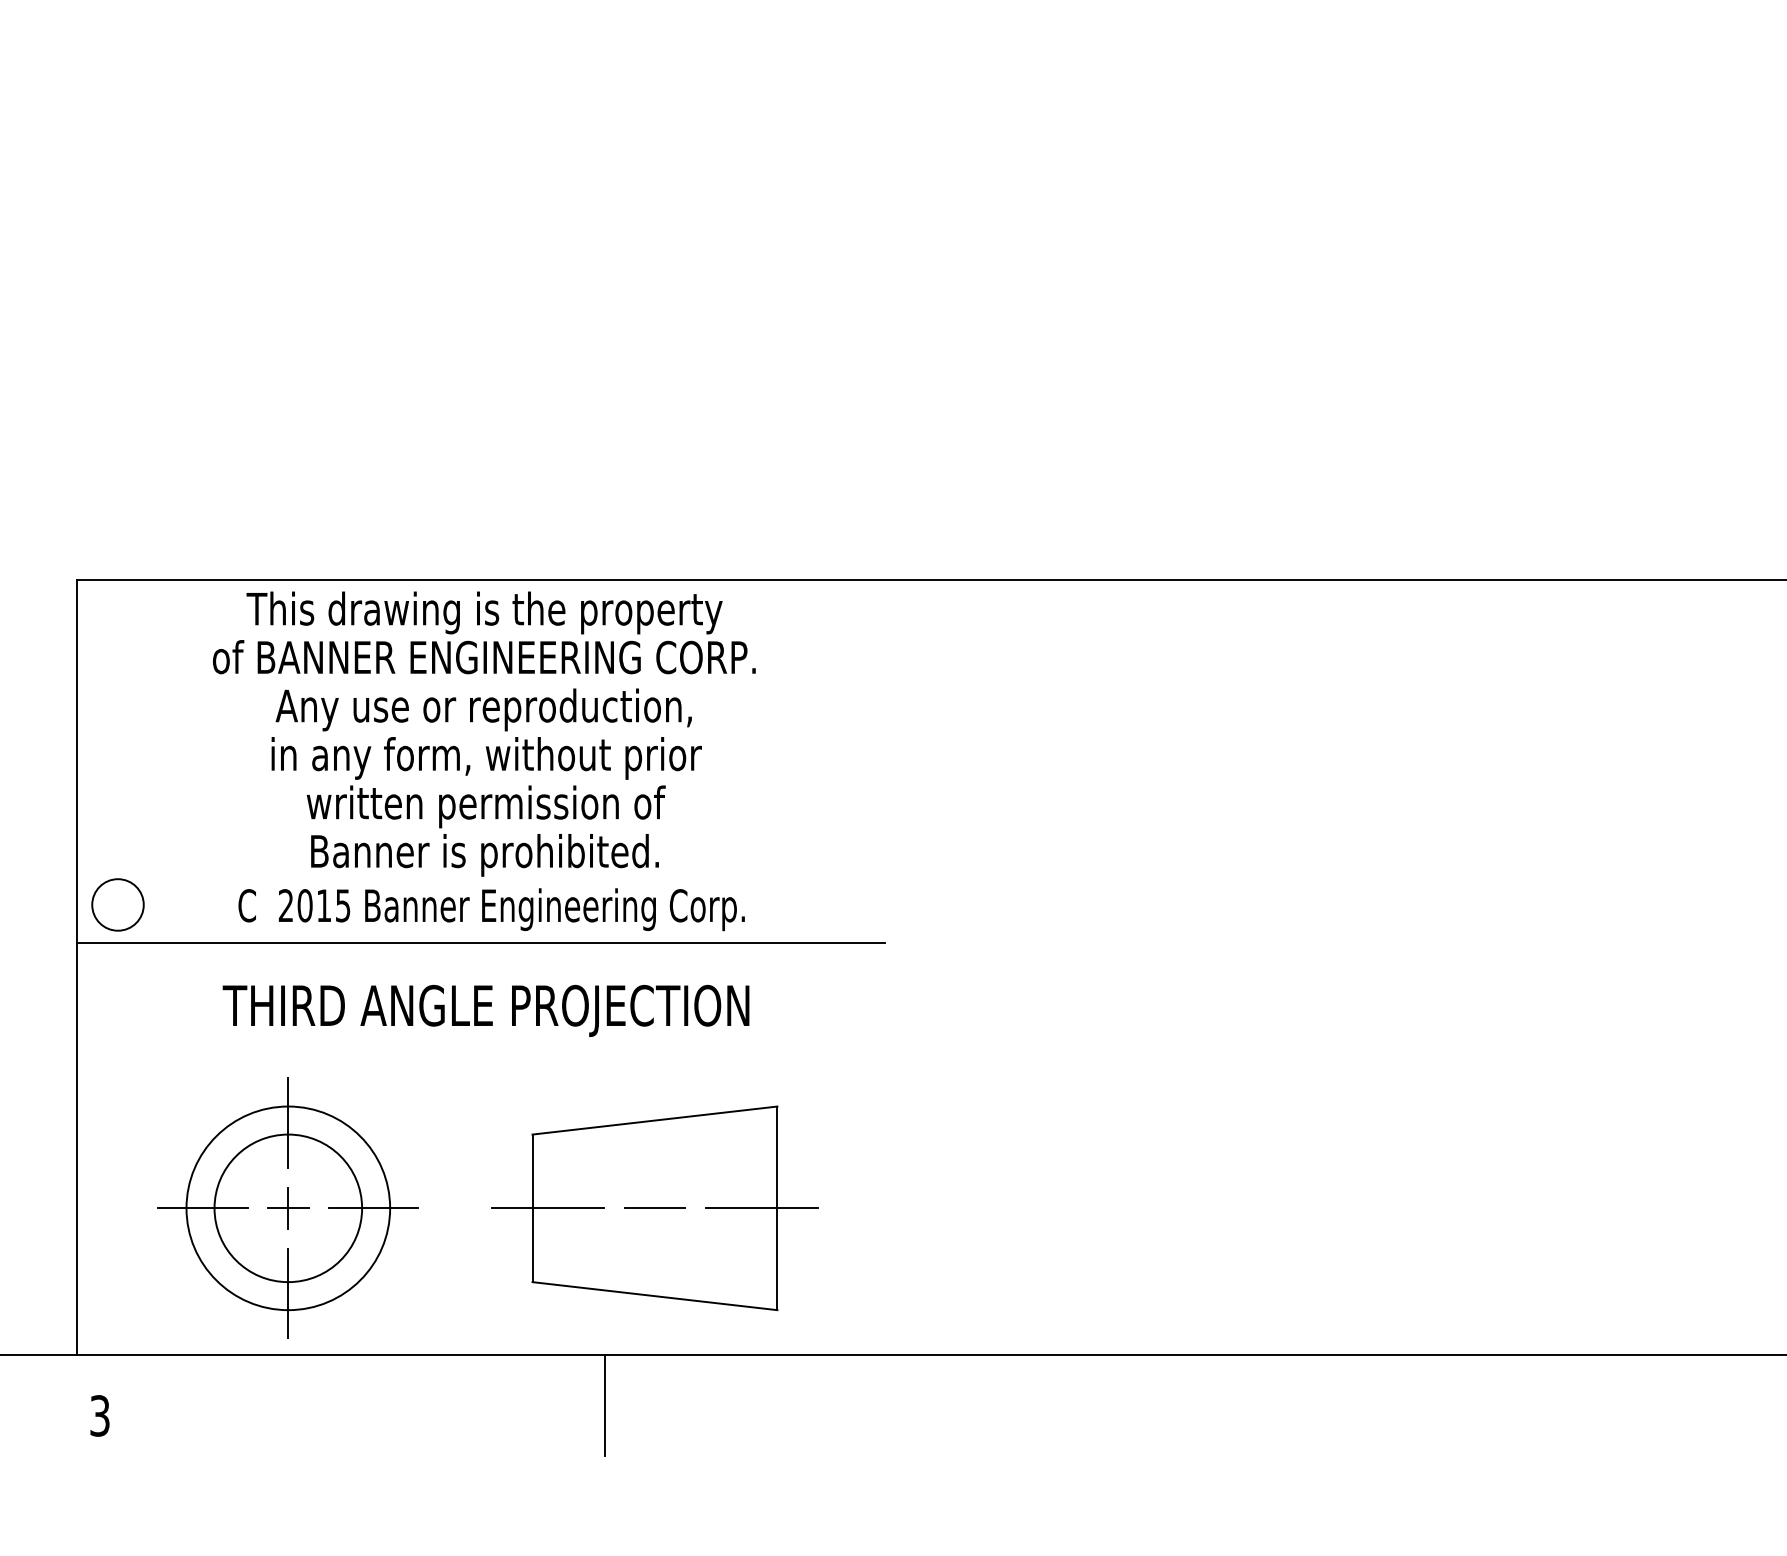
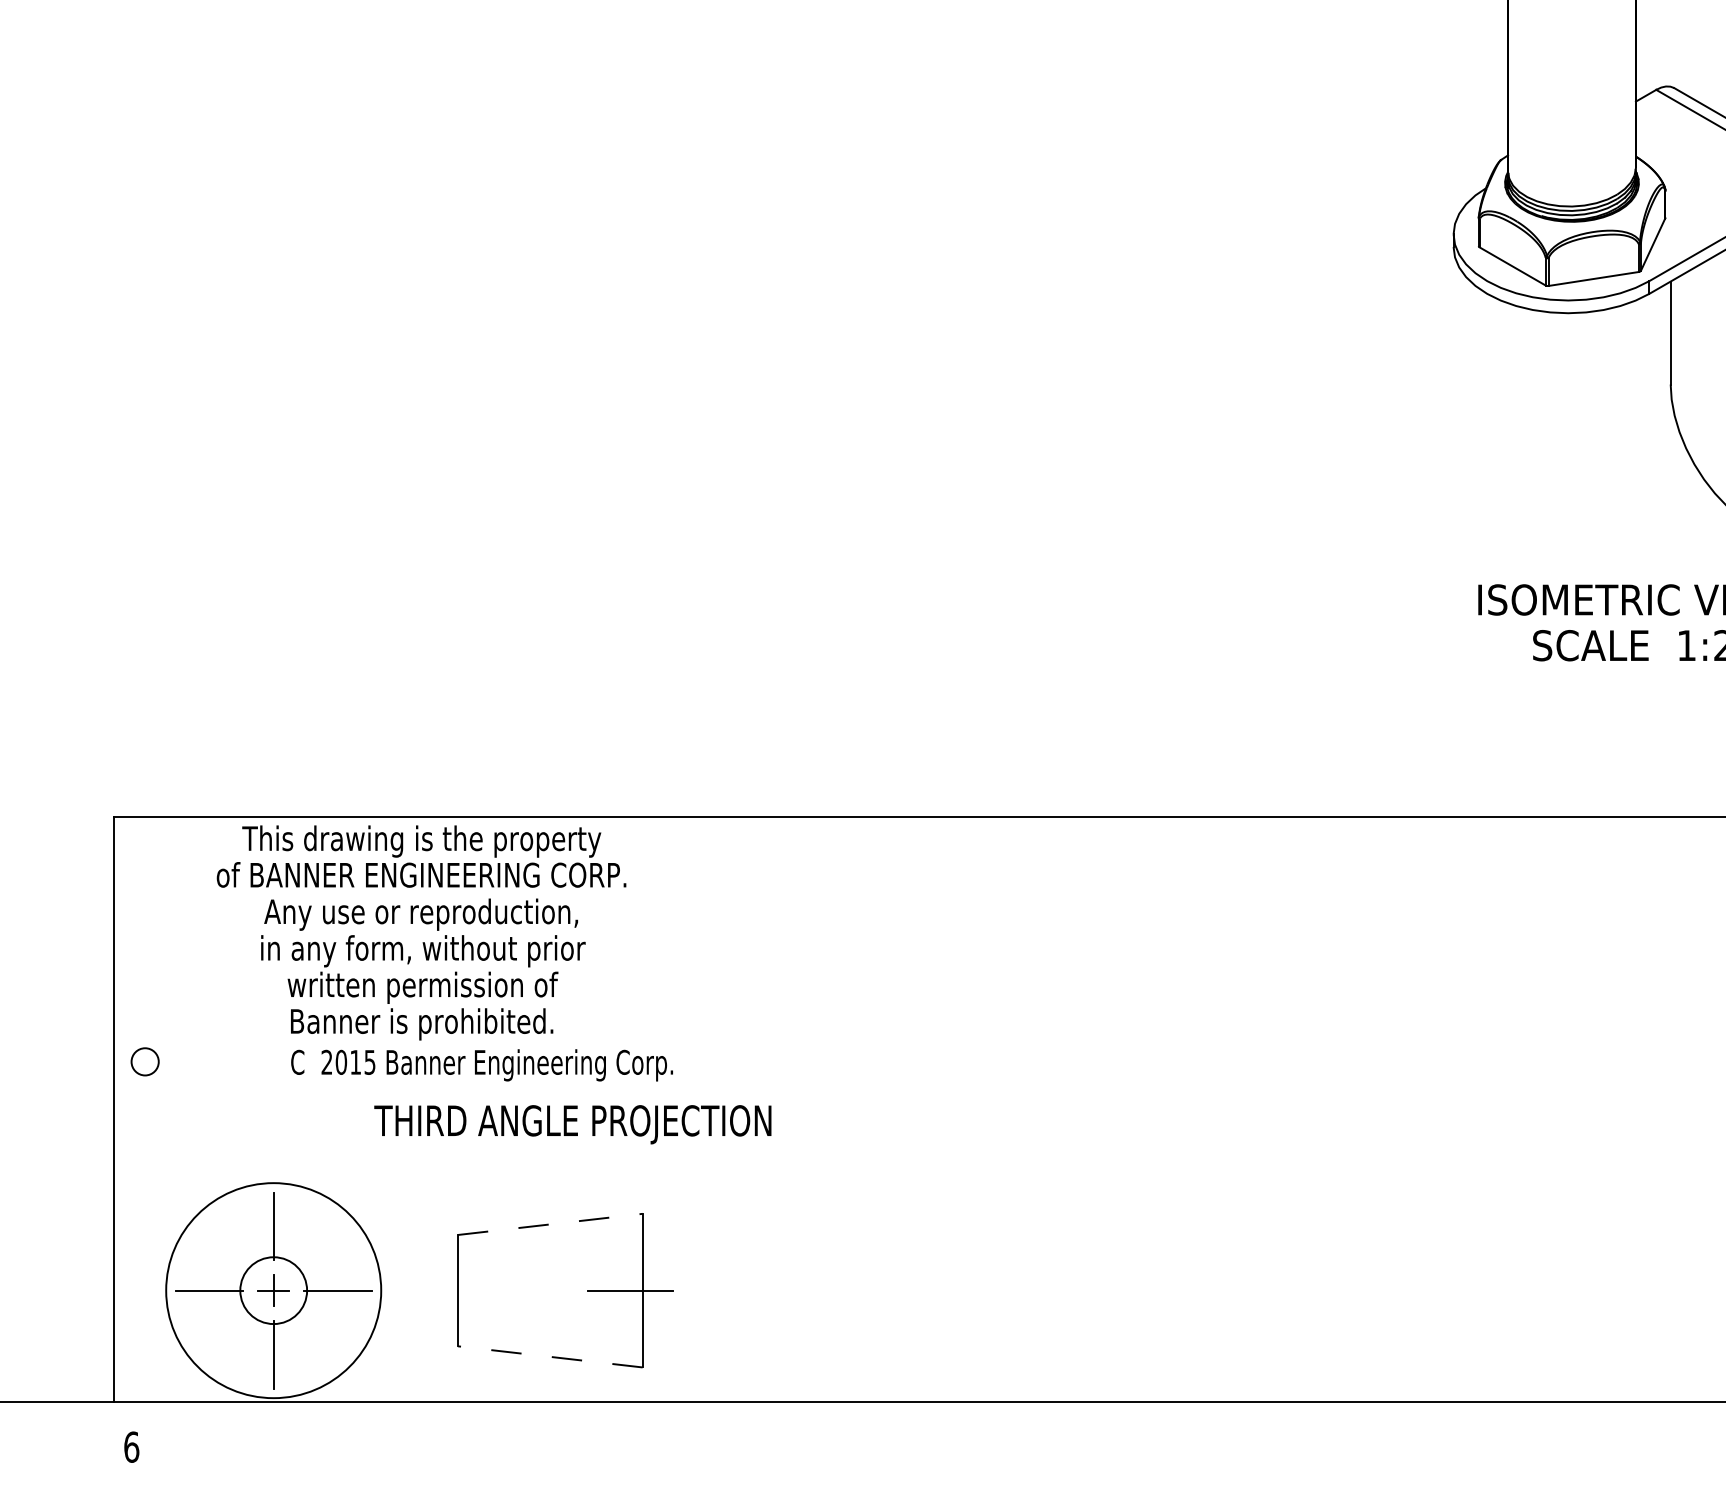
circle: (117, 904) -> (144, 1061), size x0.7
text: (490, 909) -> (481, 1065), moved
line: (480, 942) -> (418, 1090), removed
text: (485, 1010) -> (572, 1124), moved
line: (655, 1120) -> (550, 1224), solid -> dashed
circle: (288, 1208) -> (273, 1290), size x0.6
circle: (288, 1208) -> (273, 1290), size x1.4
line: (547, 1208) -> (469, 1290), removed
line: (655, 1208) -> (550, 1290), removed
line: (655, 1295) -> (550, 1356), solid -> dashed
line: (604, 1405) -> (512, 1439), removed
text: (99, 1414) -> (131, 1446), 3 -> 6

